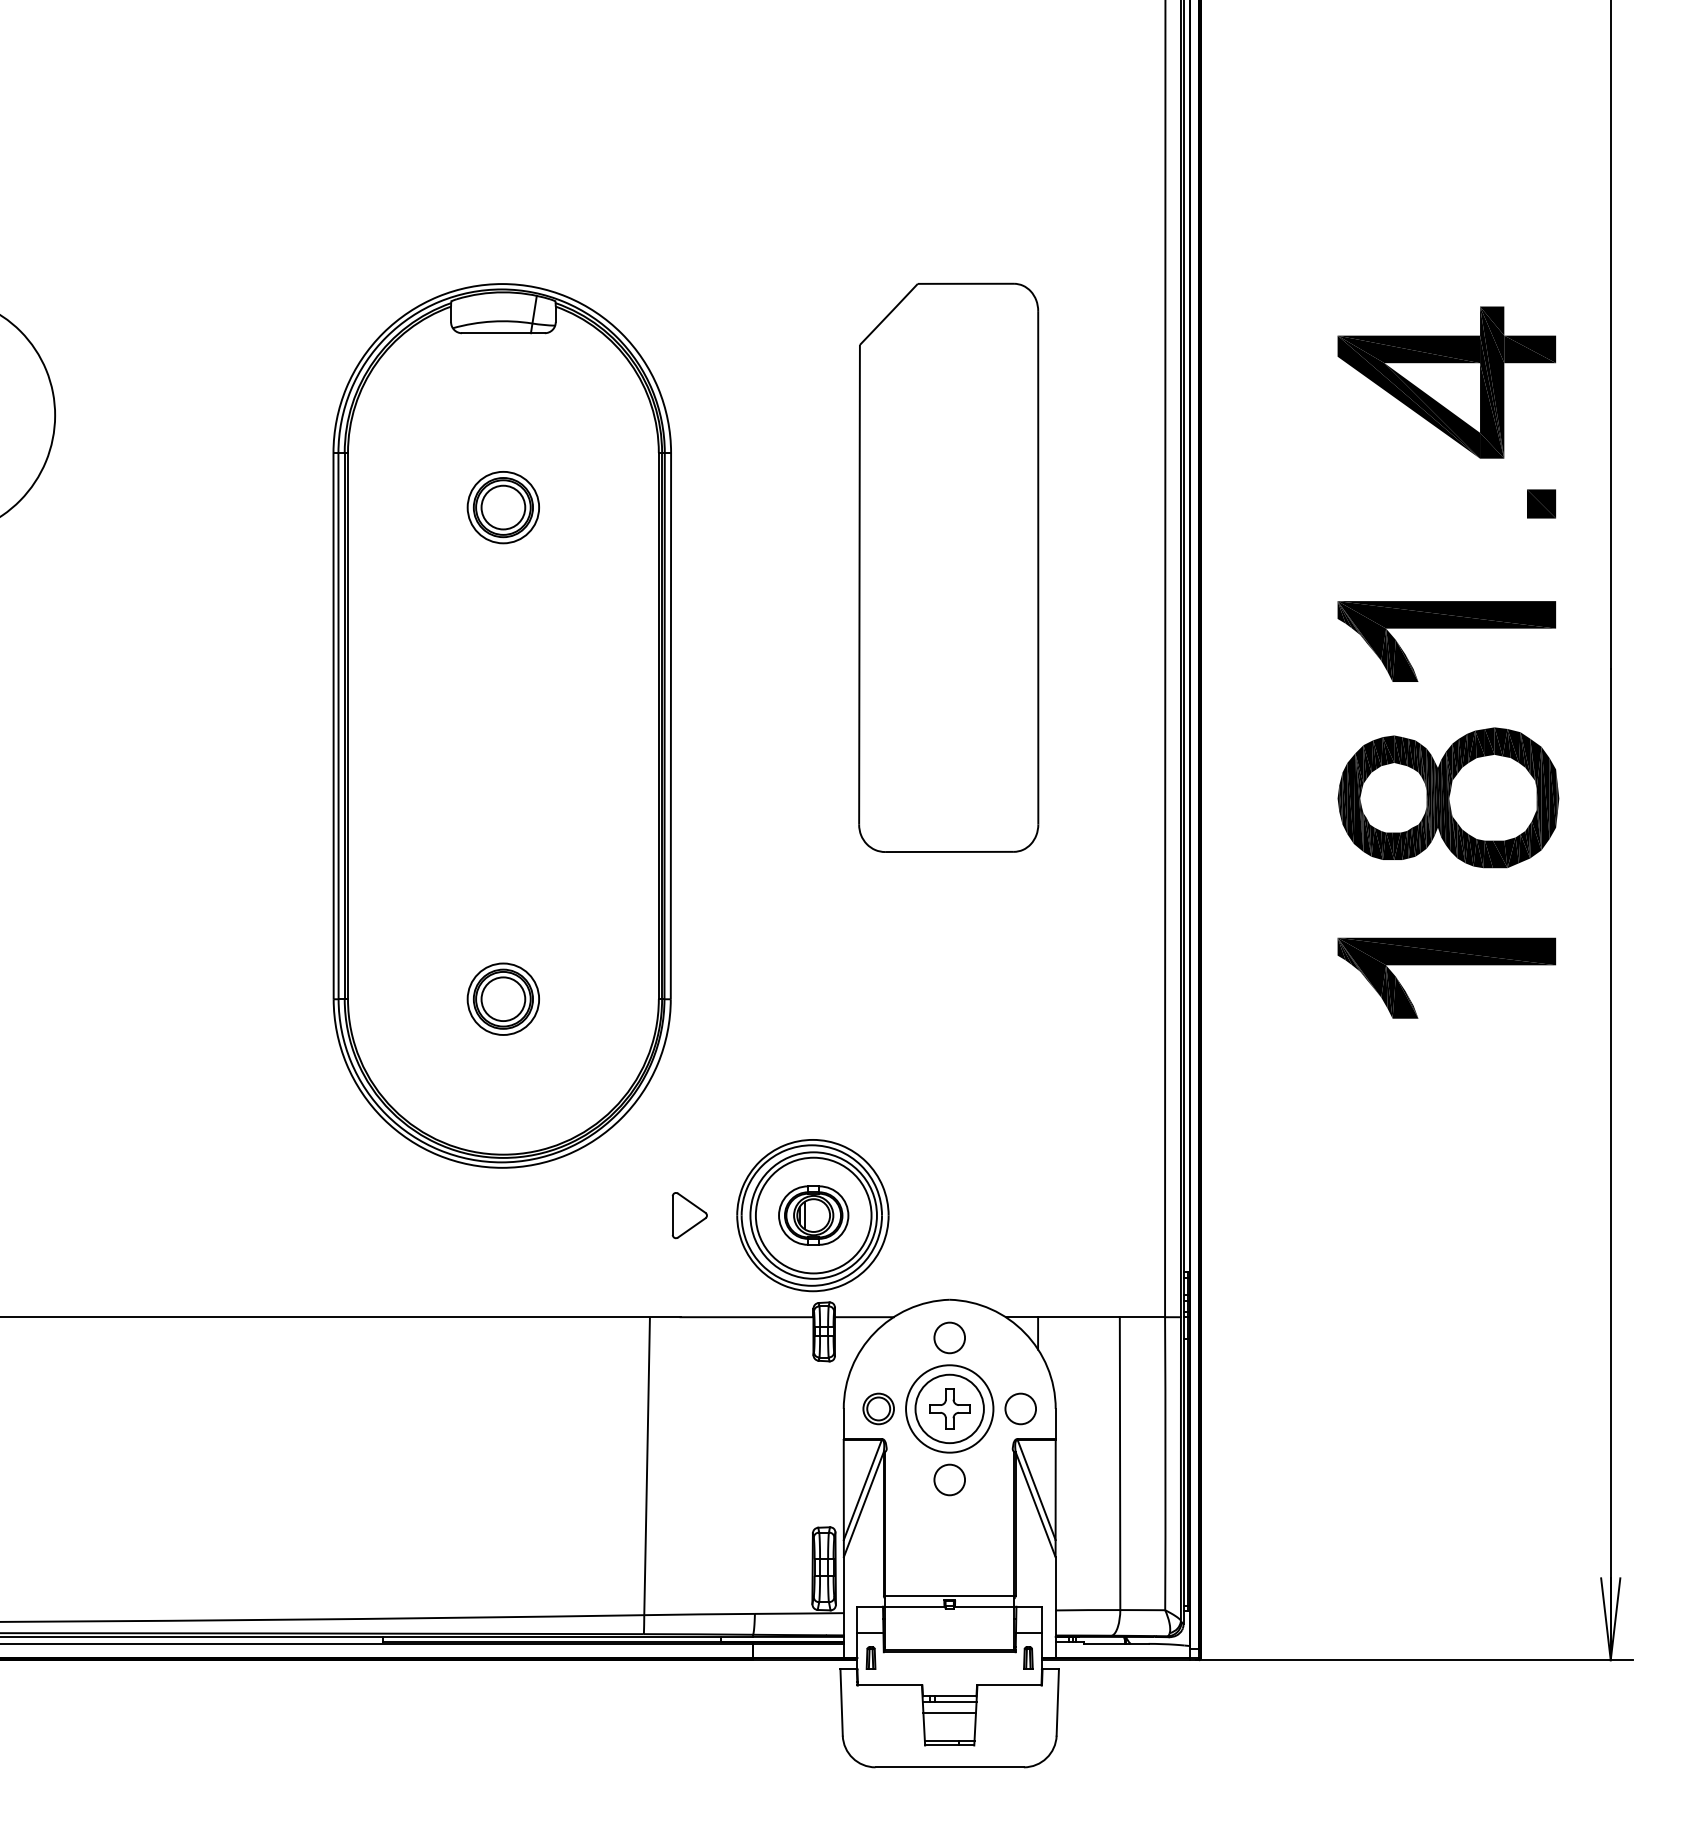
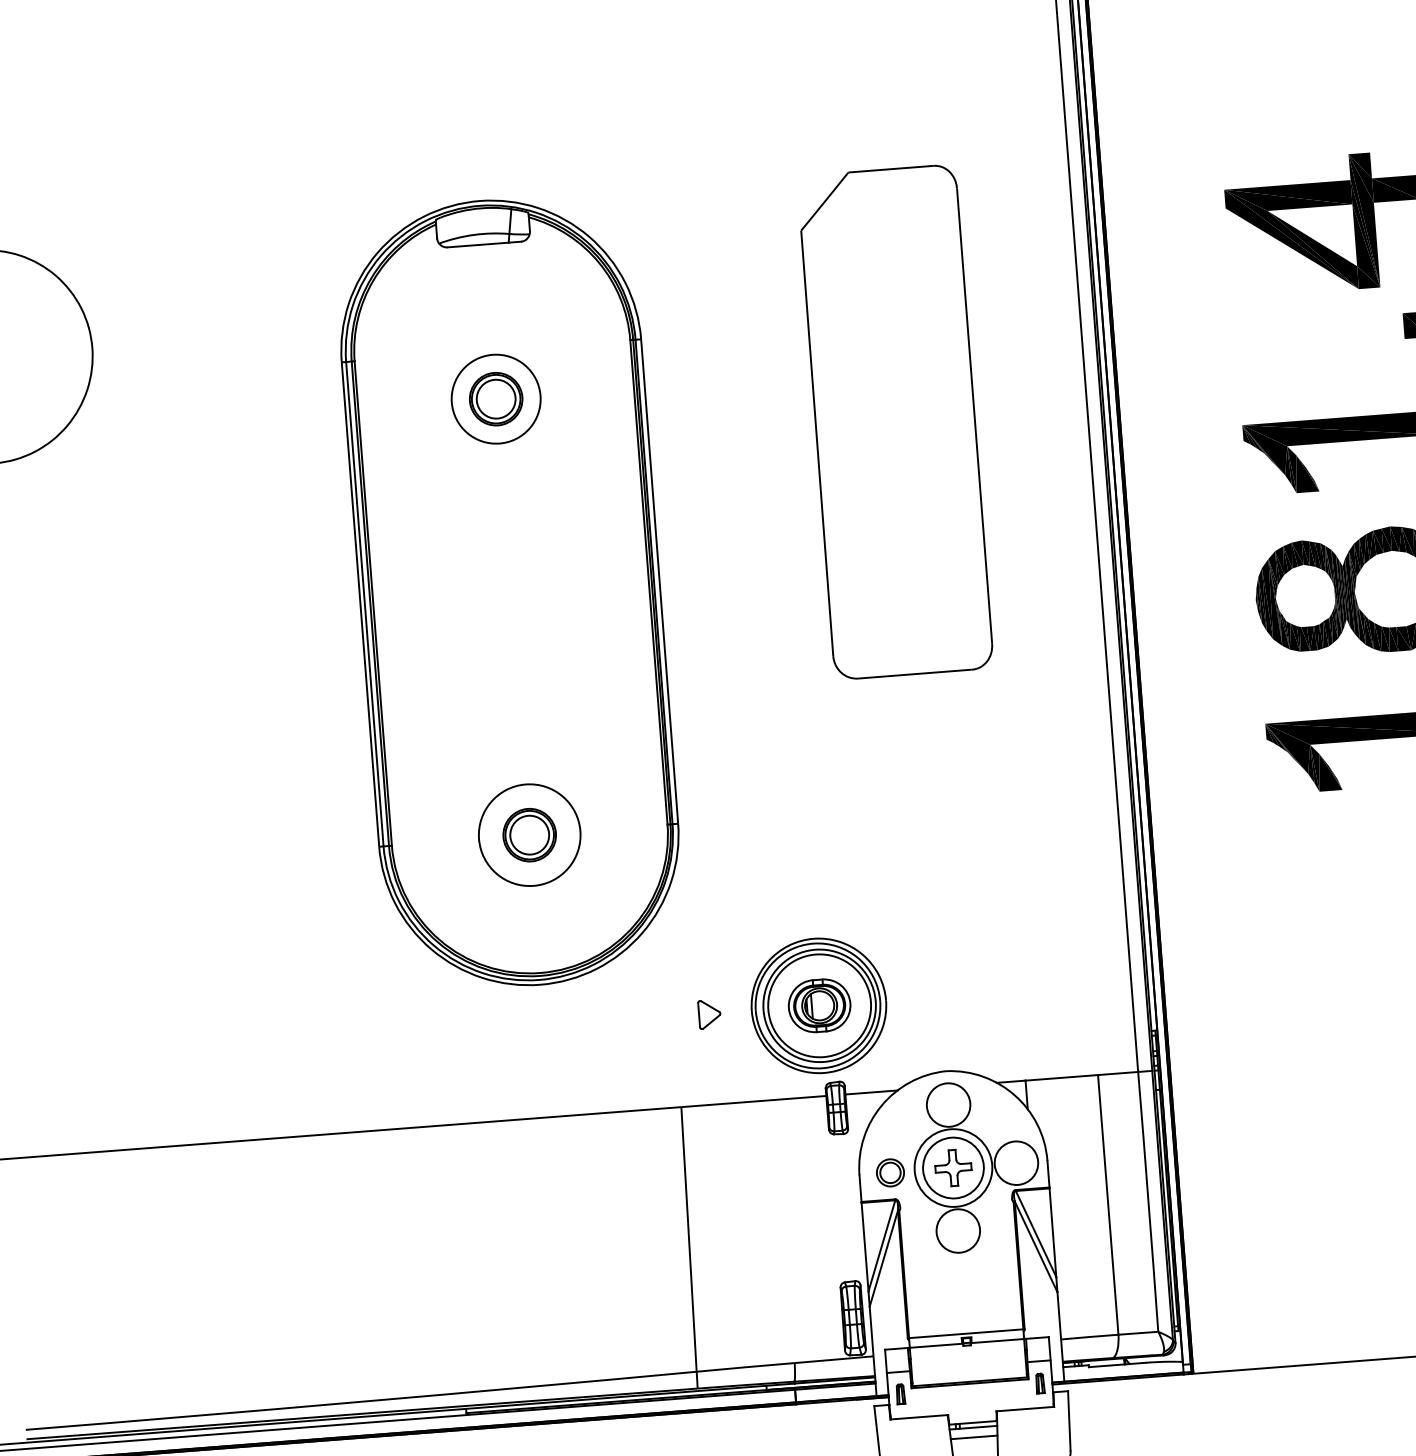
circle: (503, 507) -> (496, 399), size x1.4
circle: (503, 998) -> (529, 834), size x1.6
part: (689, 1215) -> (709, 1014), size x0.7
circle: (949, 1337) -> (948, 1104), size x1.6
circle: (1020, 1408) -> (1016, 1162), size x1.6
circle: (949, 1479) -> (958, 1230), size x1.6

